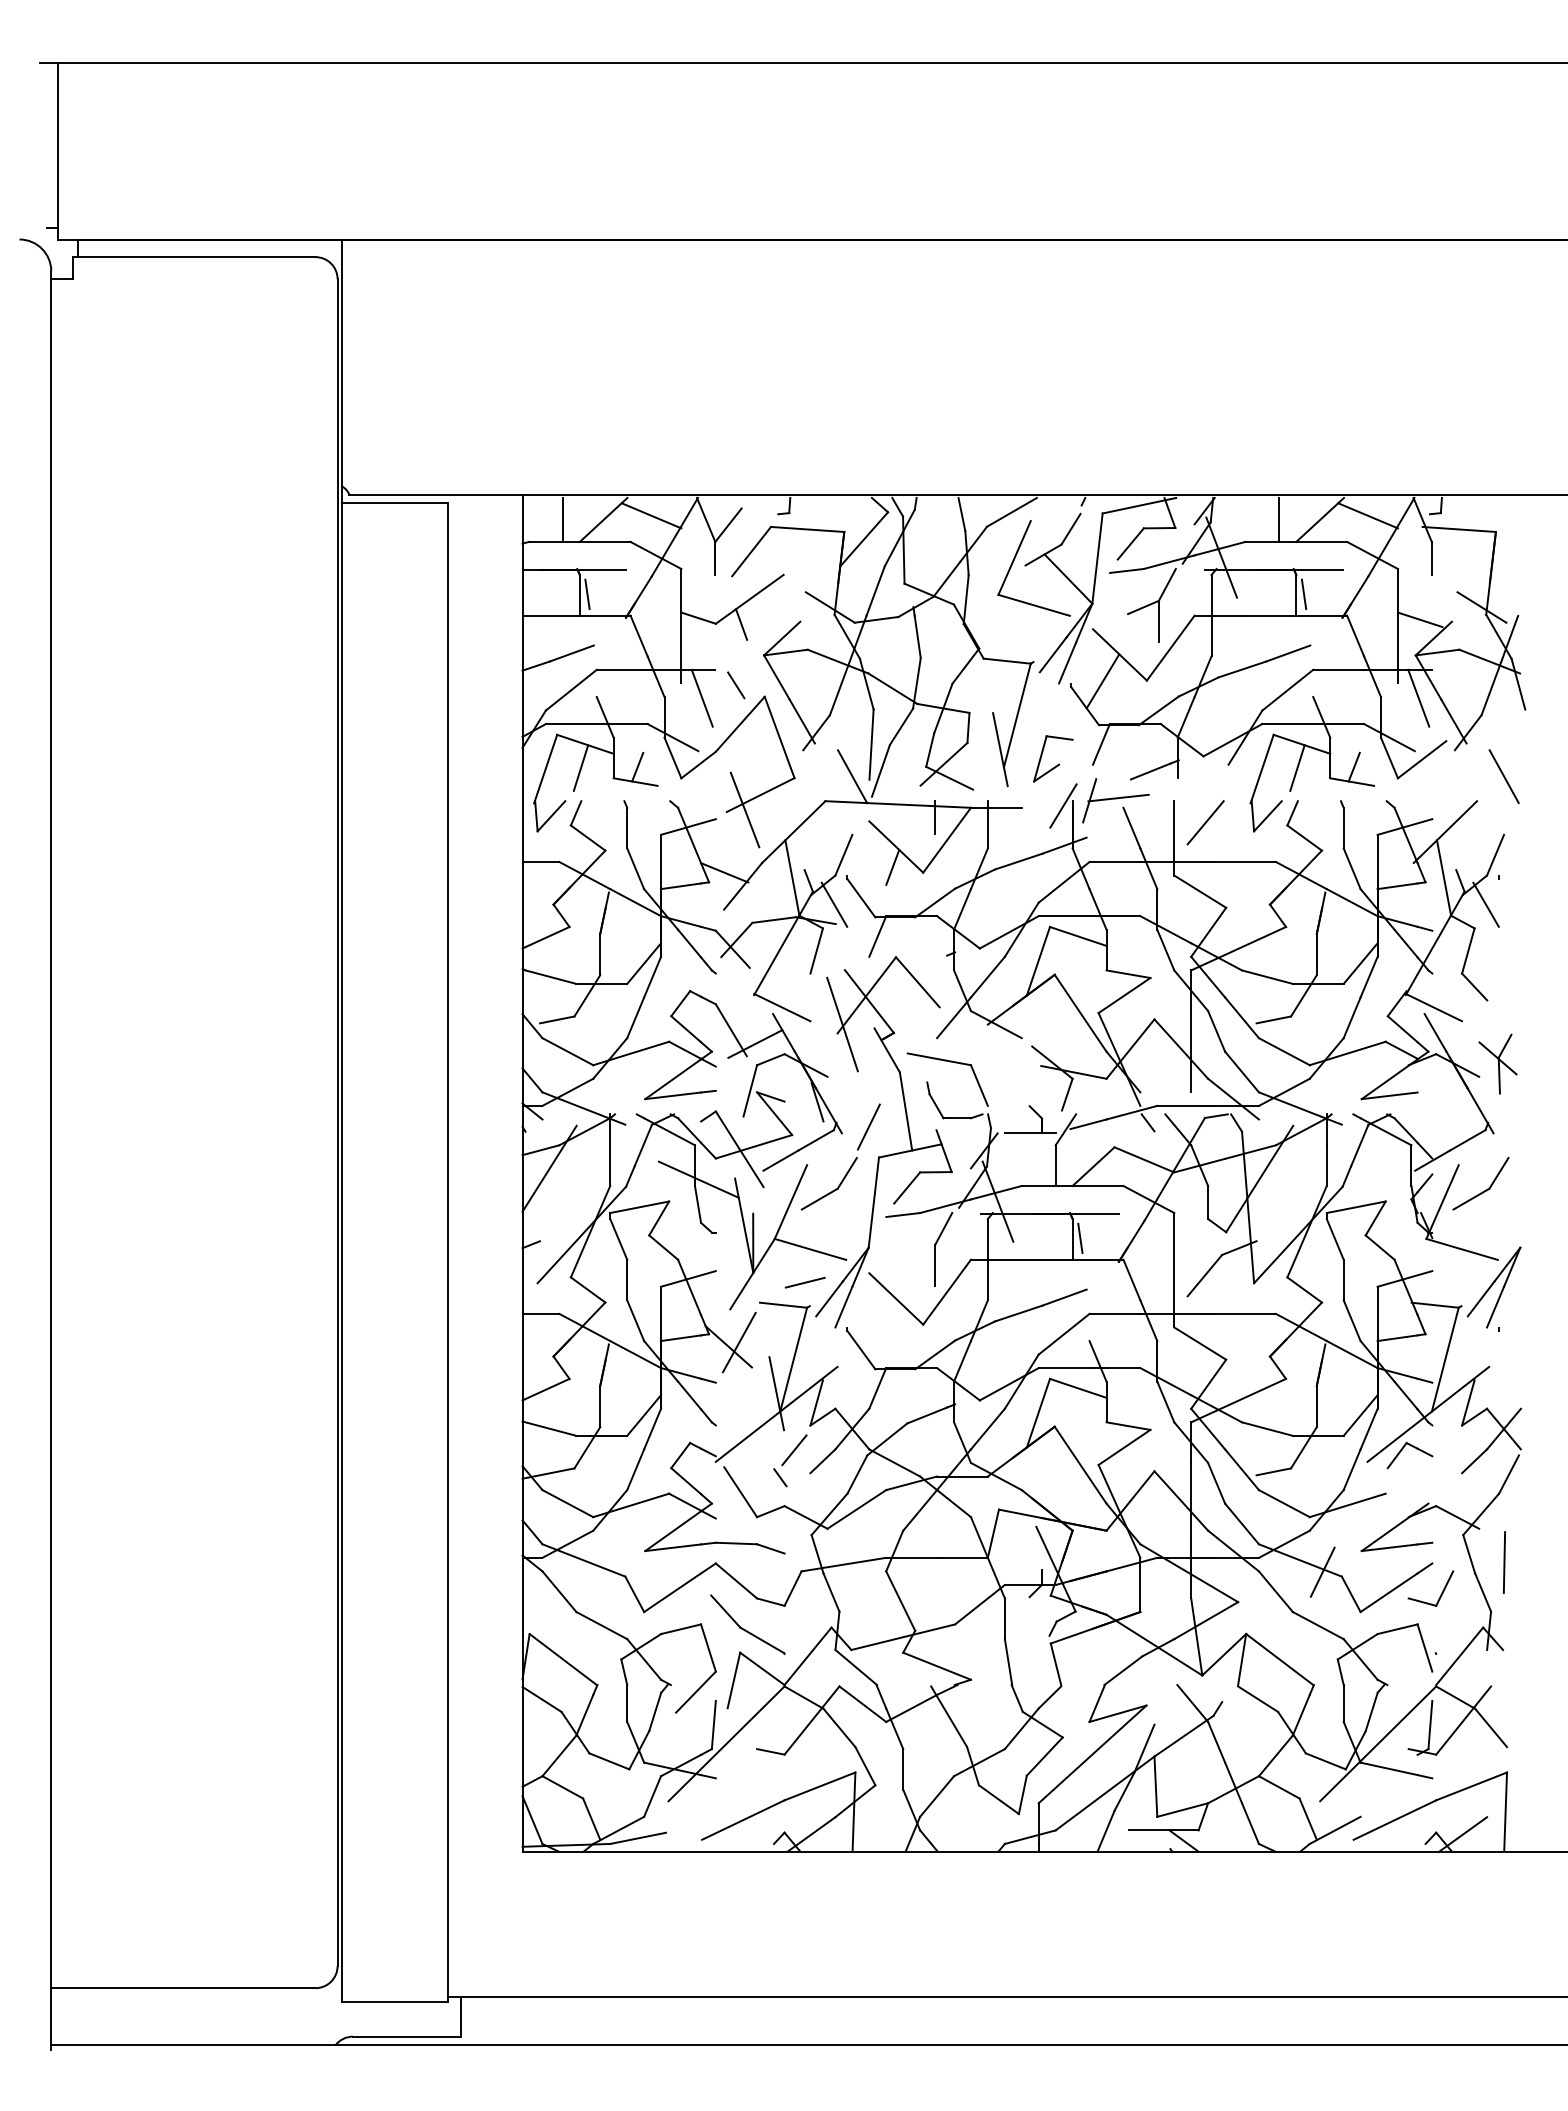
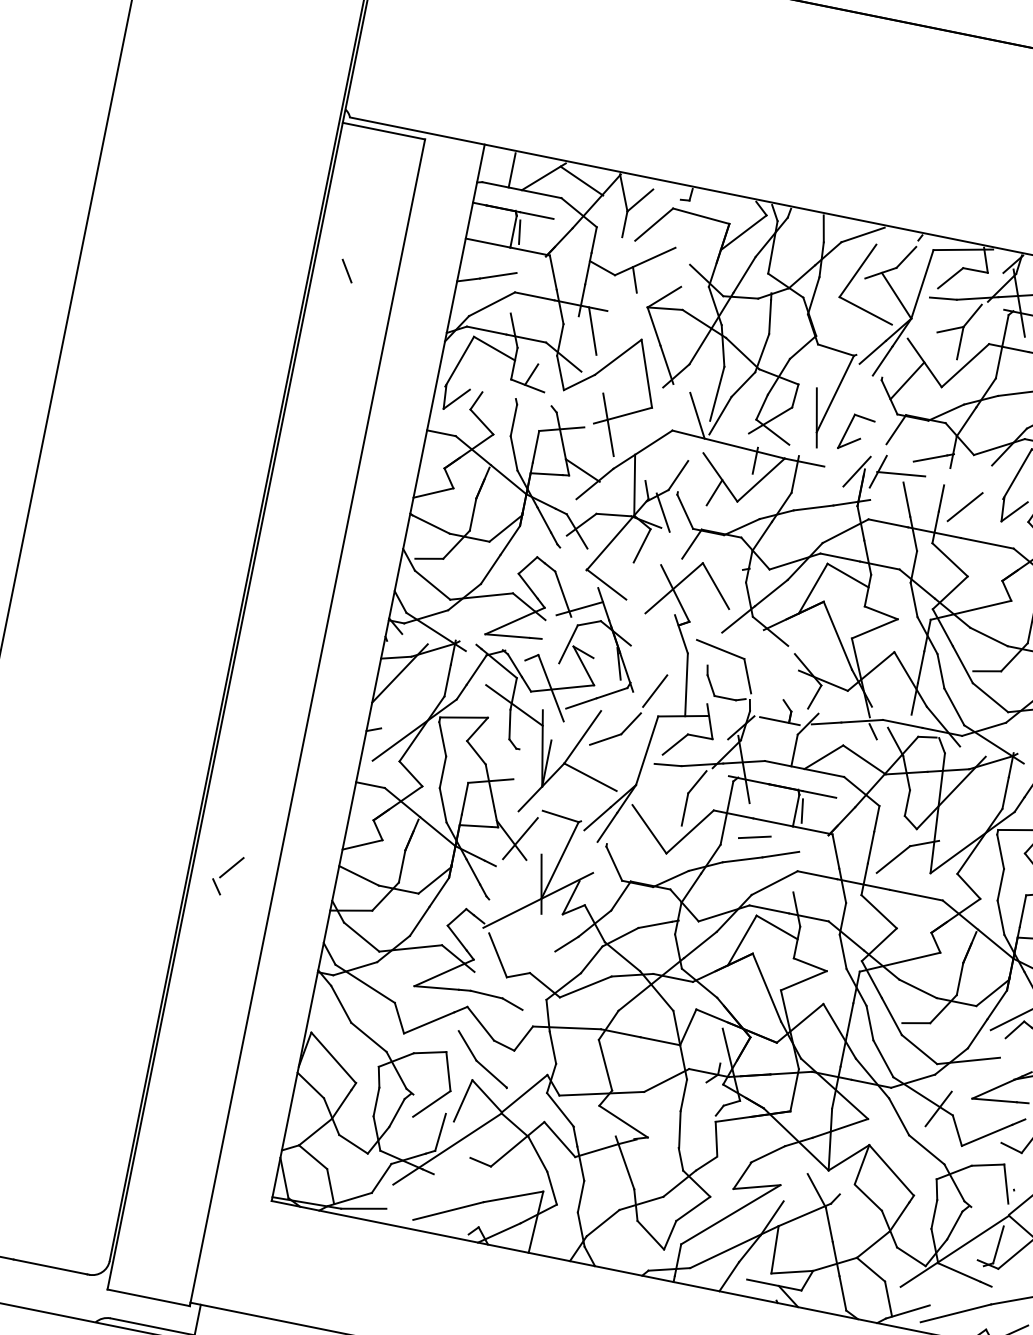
line: (736, 685) -> (347, 271), moved
line: (580, 767) -> (487, 365), removed
line: (842, 1024) -> (650, 607), removed
line: (805, 1282) -> (755, 837), moved
part: (790, 1460) -> (227, 875), moved

